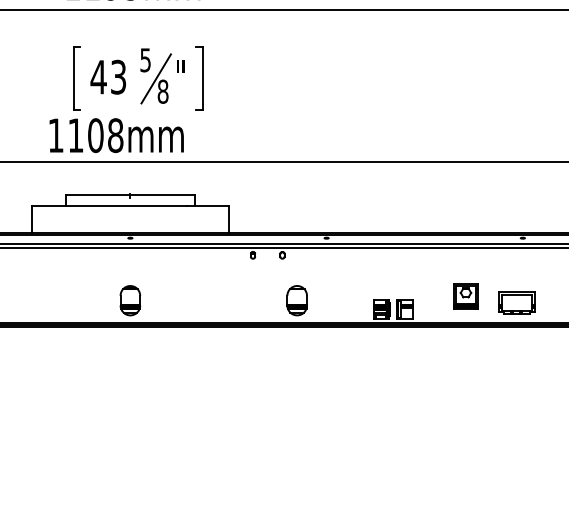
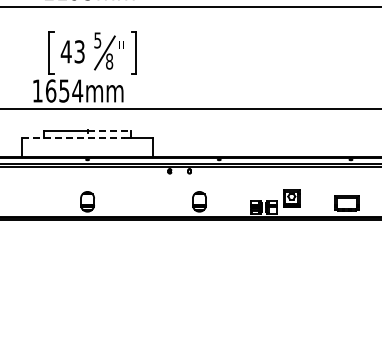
text: (95, 134) -> (64, 90), 1108mm -> 1654mm
line: (163, 195) -> (109, 131), solid -> dashed
line: (109, 206) -> (73, 138), solid -> dashed
part: (465, 295) -> (291, 198), moved

